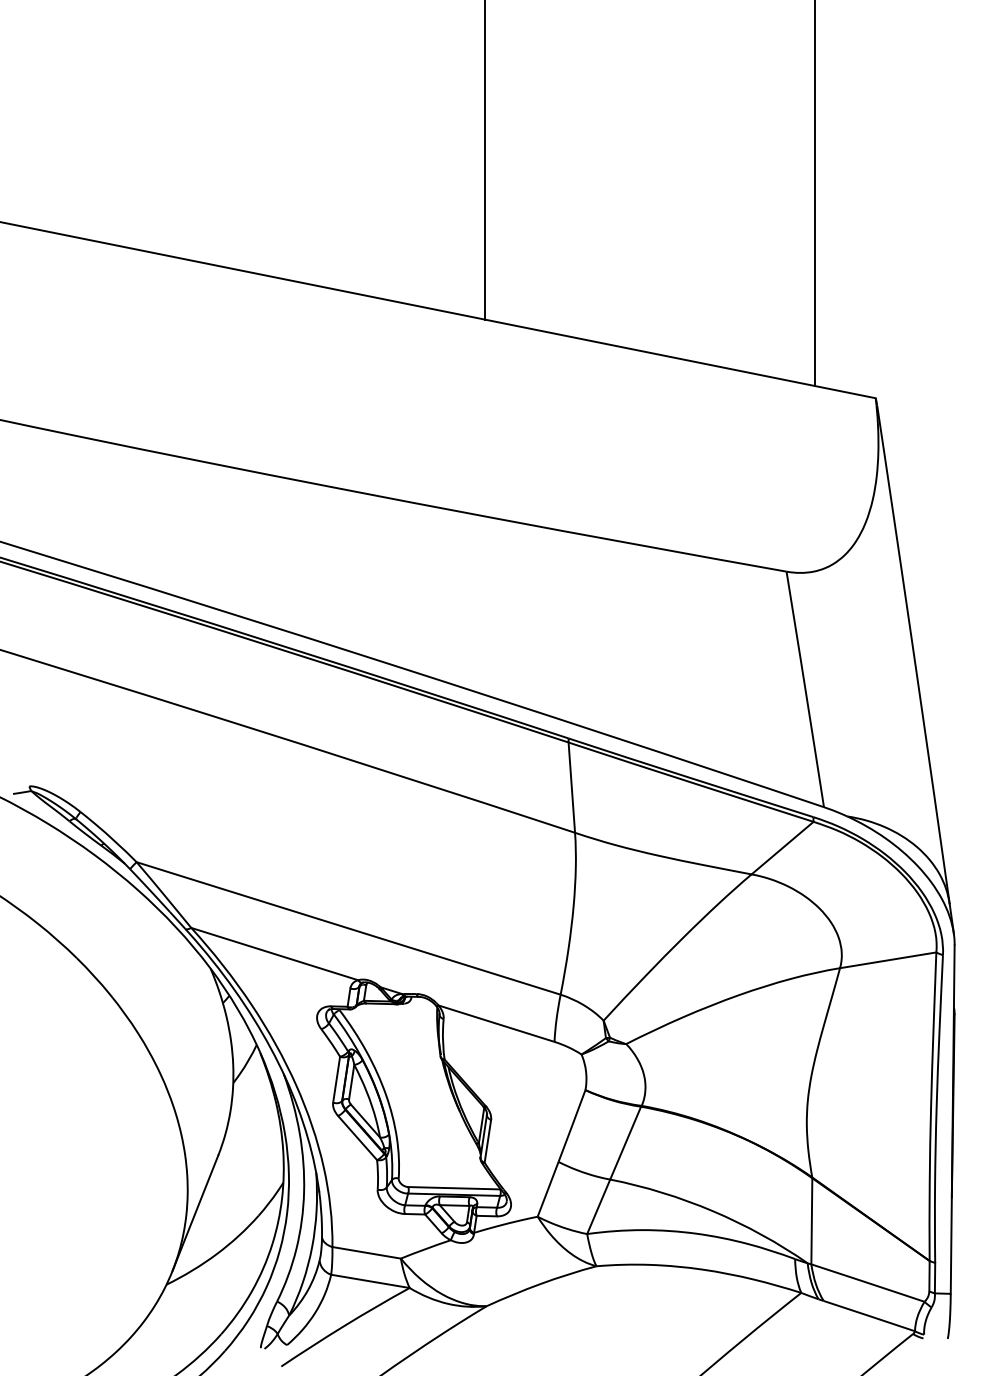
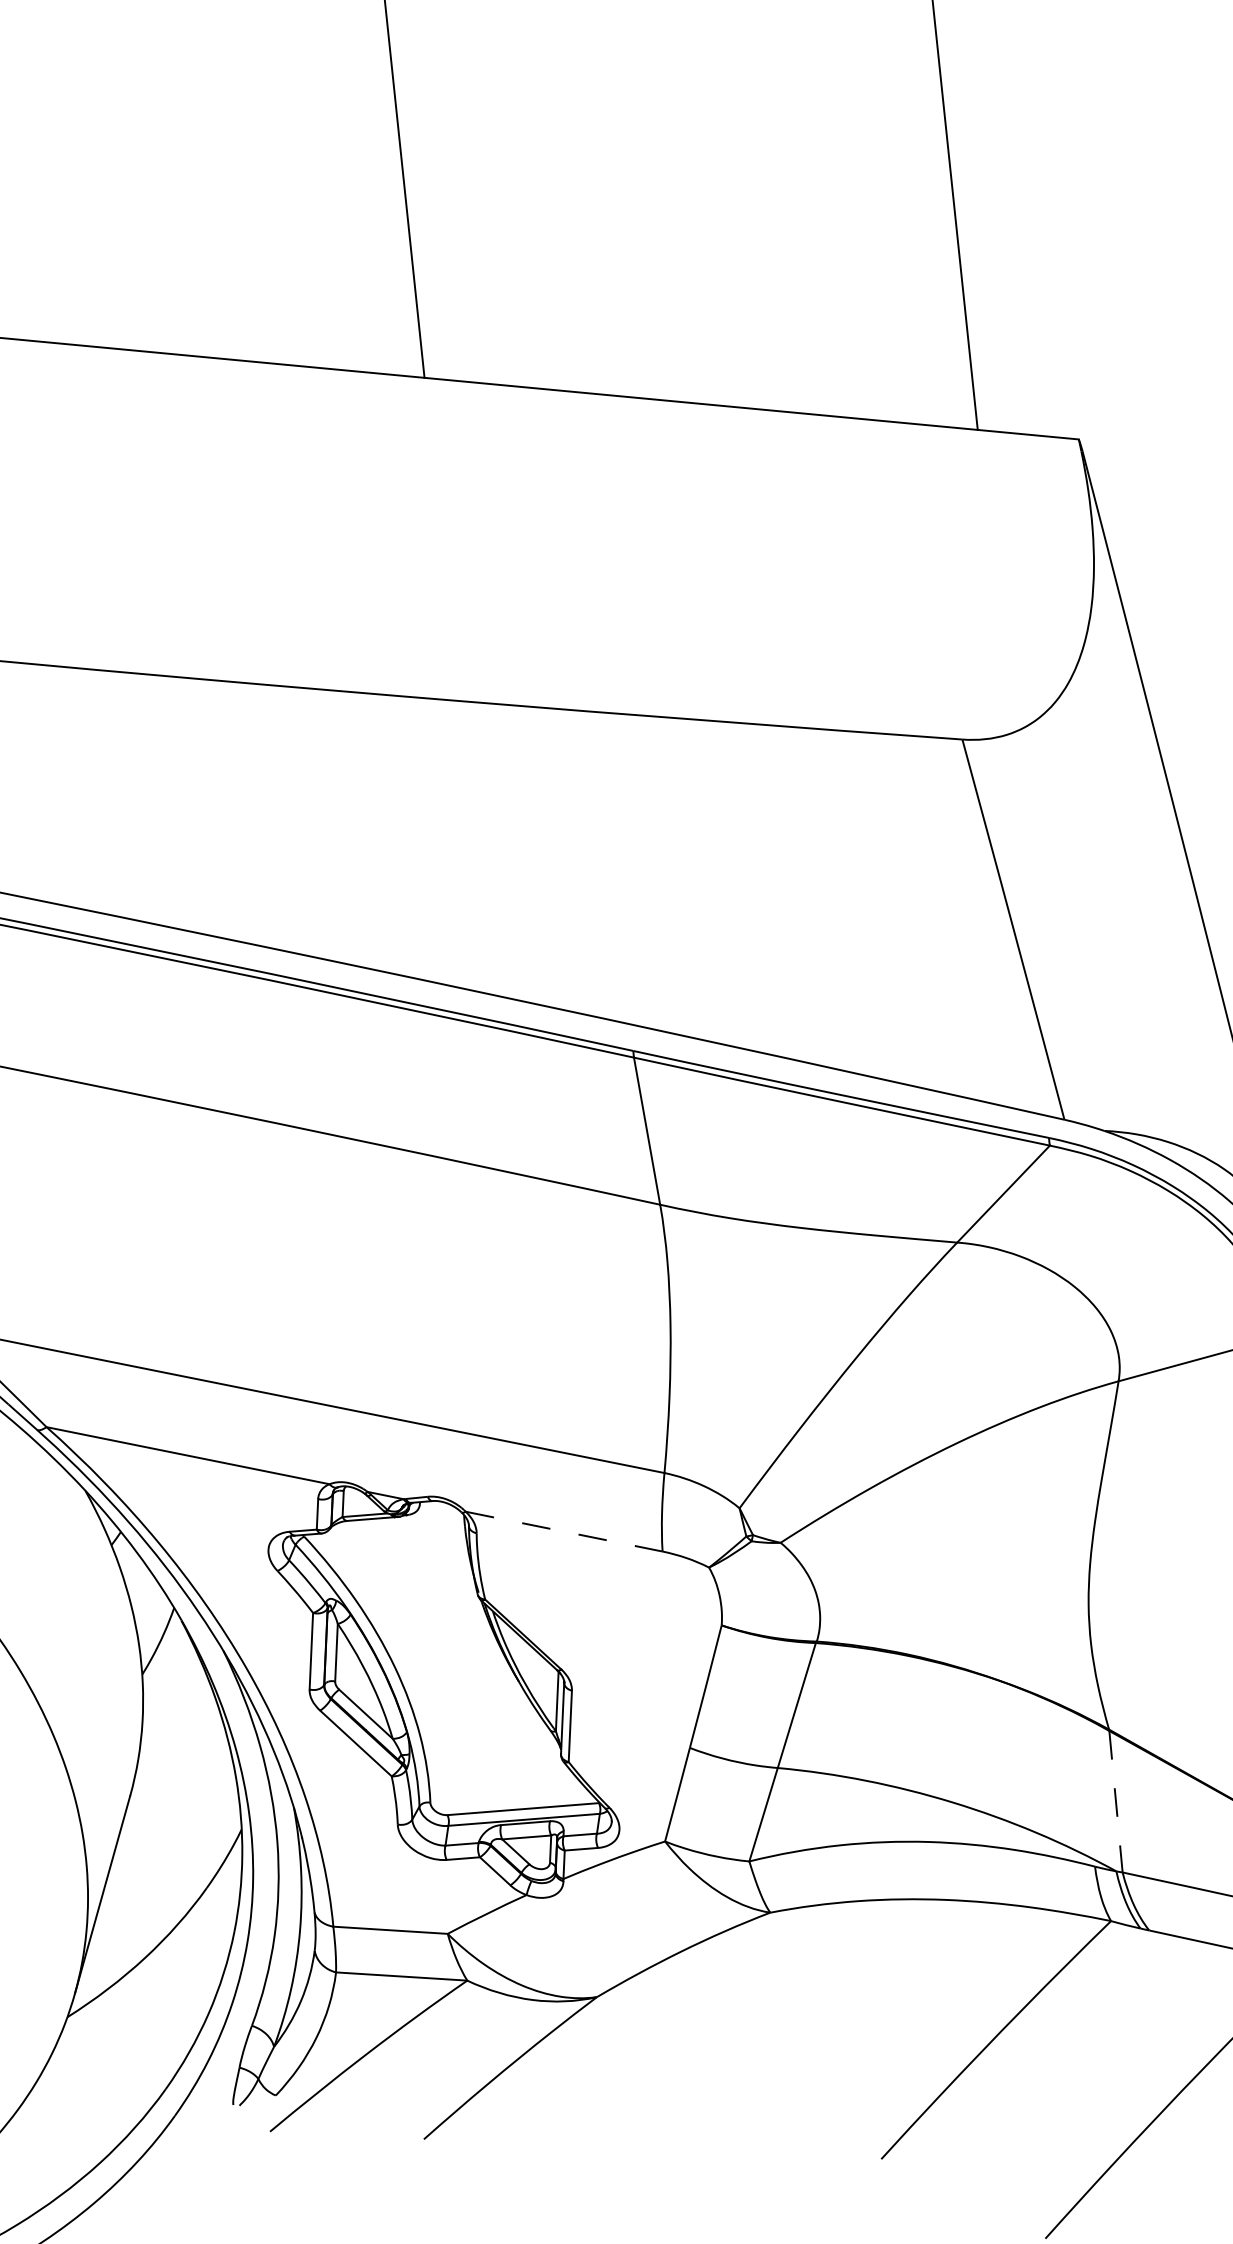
line: (496, 1023) -> (564, 1531), solid -> dashed
line: (811, 1221) -> (1115, 1802), solid -> dashed

